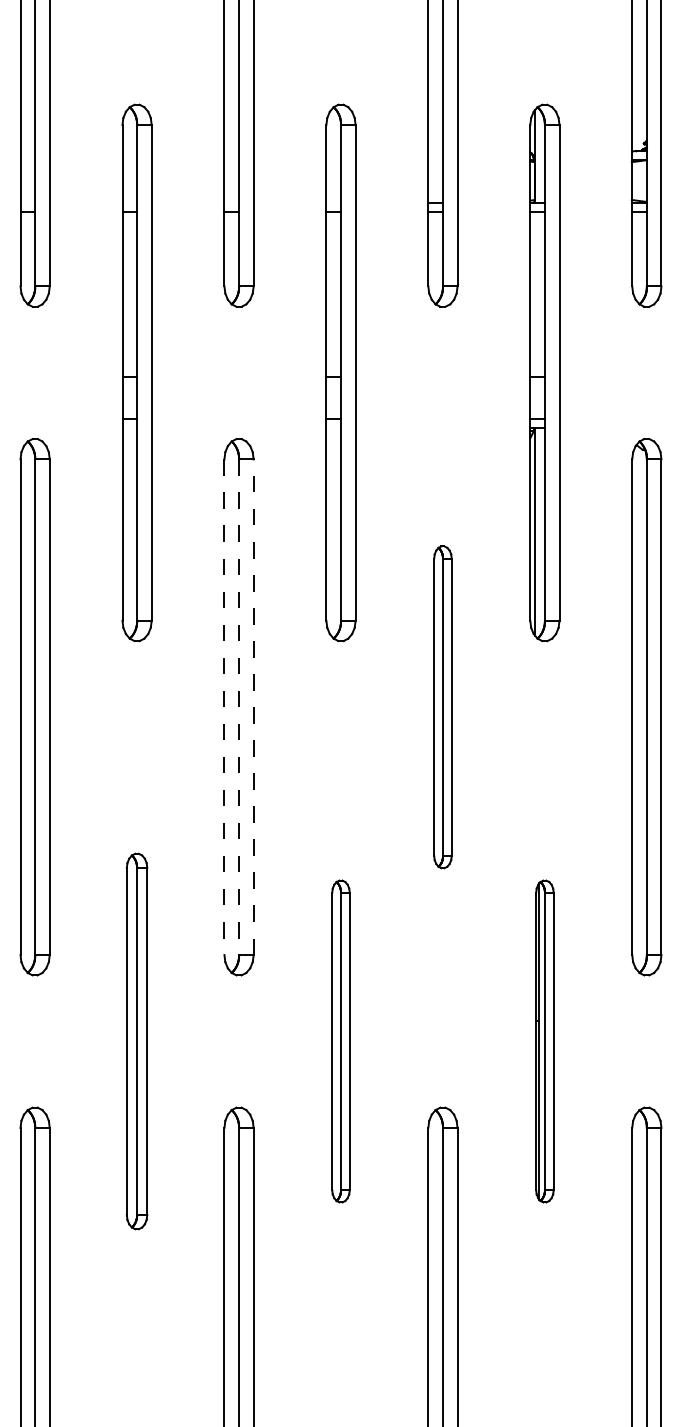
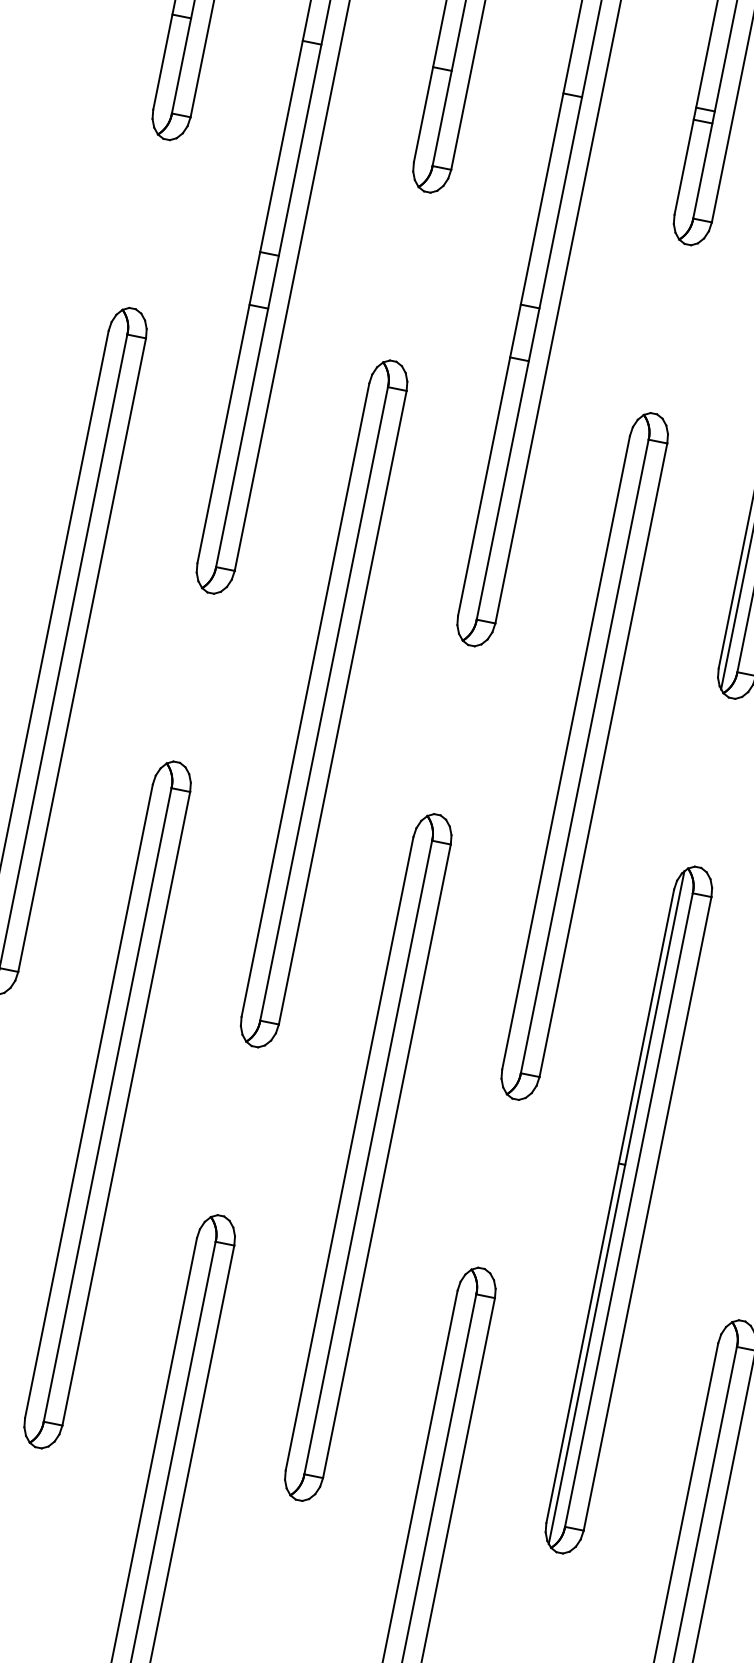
line: (224, 707) -> (305, 700), dashed -> solid
line: (239, 707) -> (324, 704), dashed -> solid
line: (253, 707) -> (342, 708), dashed -> solid
part: (442, 707) -> (584, 756), size x1.67
part: (136, 1041) -> (106, 1104), size x1.43
part: (340, 1041) -> (367, 1157), size x1.67
part: (544, 1041) -> (628, 1209), size x1.67

